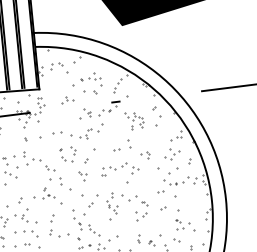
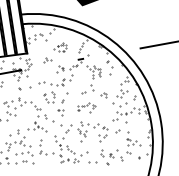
part: (87, 83) -> (60, 47), size x0.6
part: (120, 171) -> (86, 107), size x0.7

